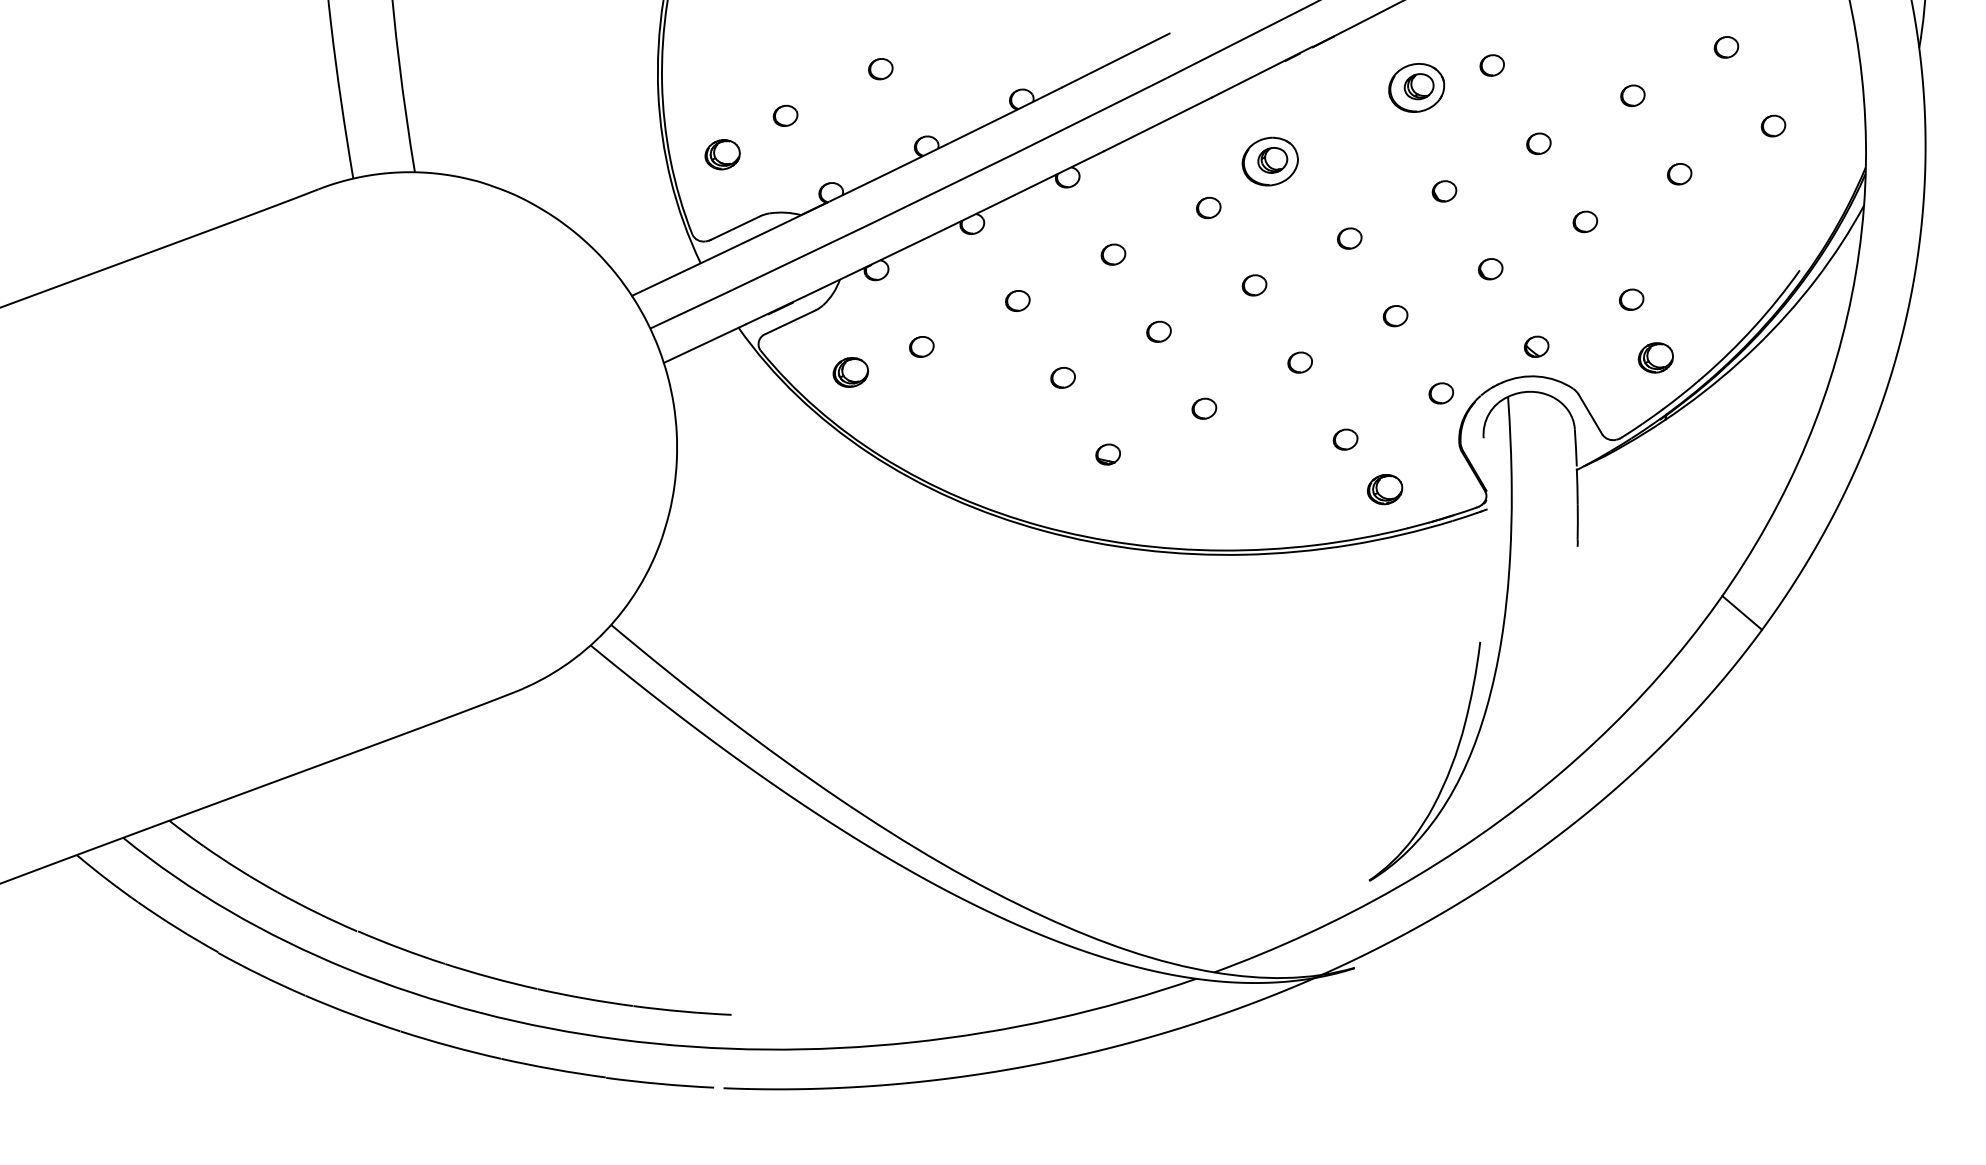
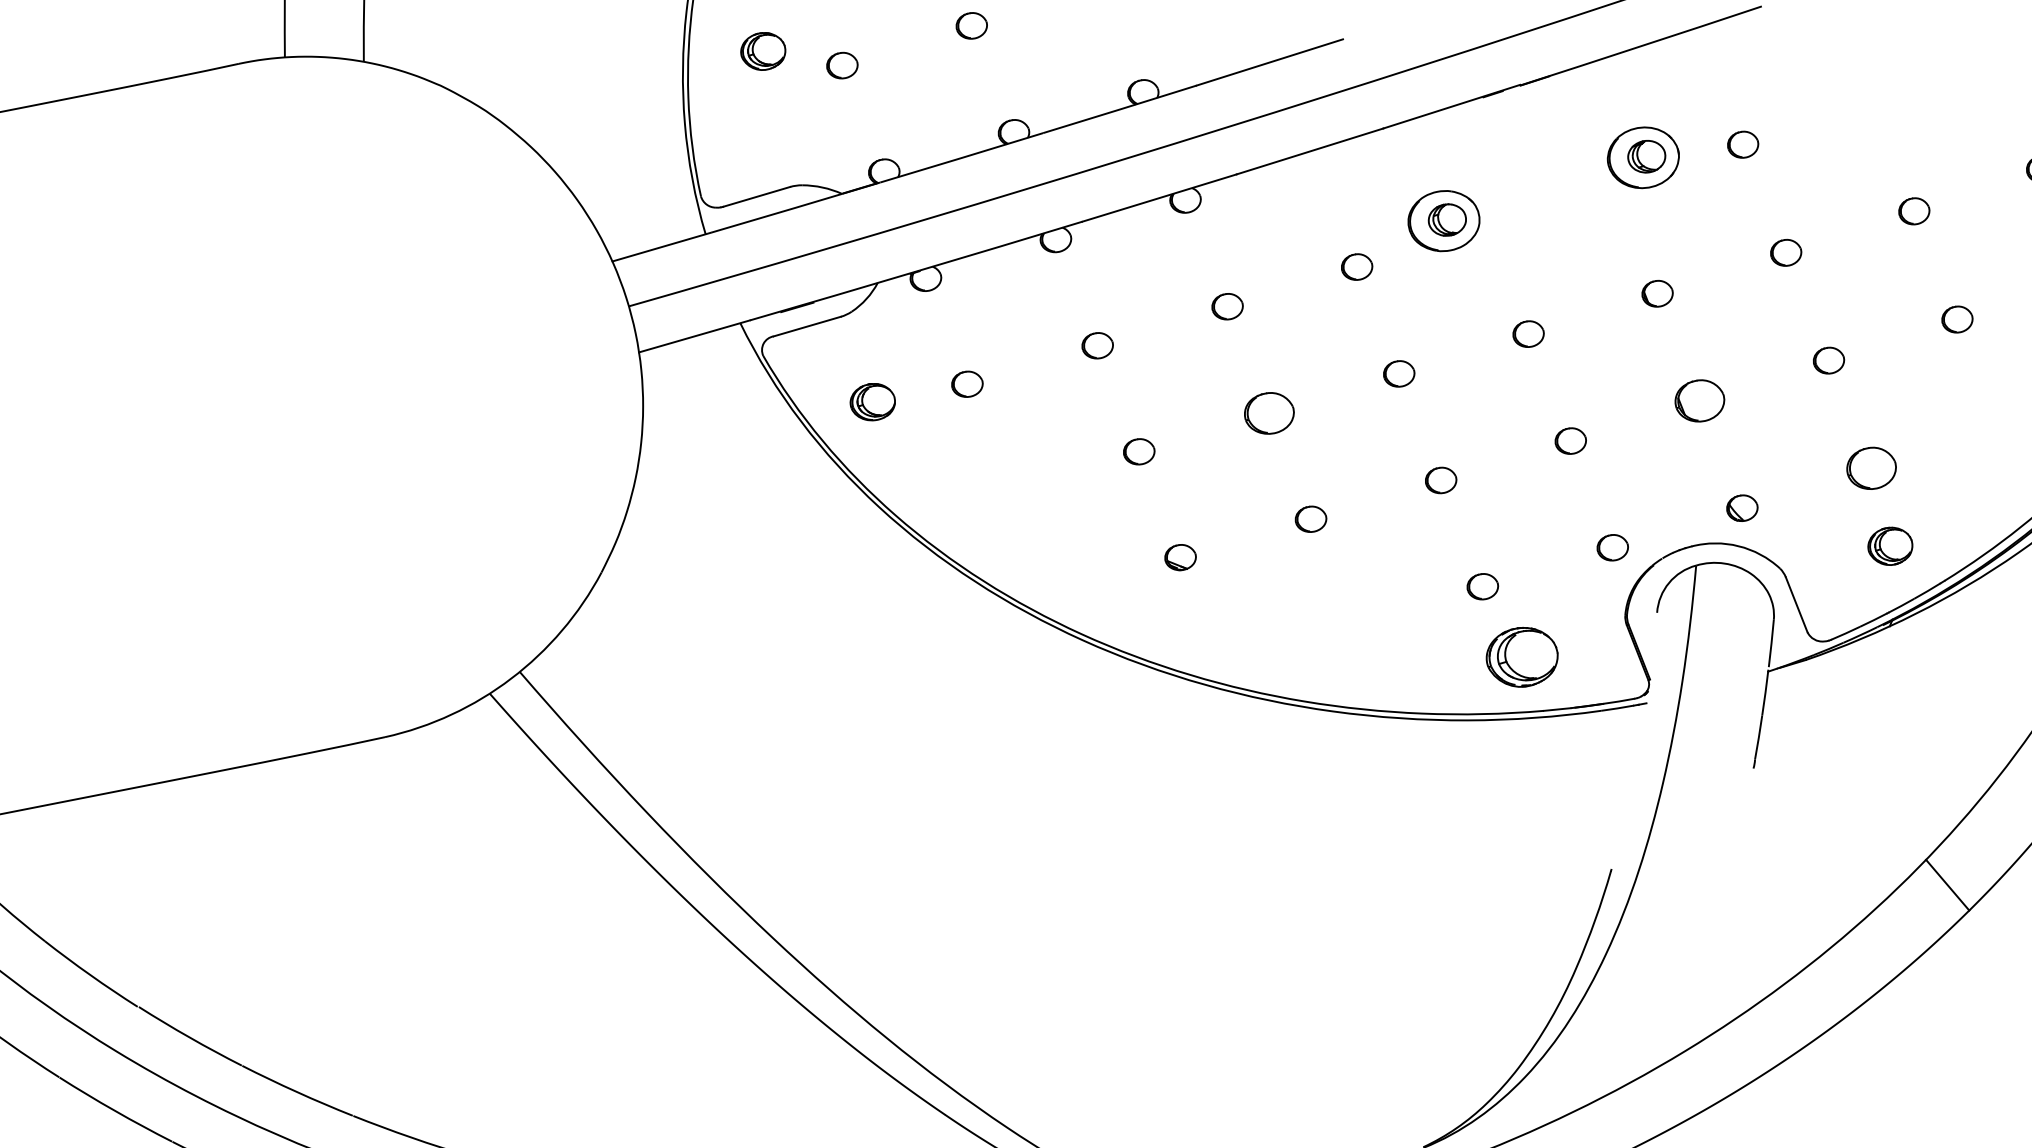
part: (722, 154) -> (763, 51), moved
part: (1490, 269) -> (1699, 401), size x1.6
part: (1631, 299) -> (1871, 467), size x1.6
part: (1158, 331) -> (1268, 412), size x1.6
part: (1385, 489) -> (1523, 657), size x1.6

